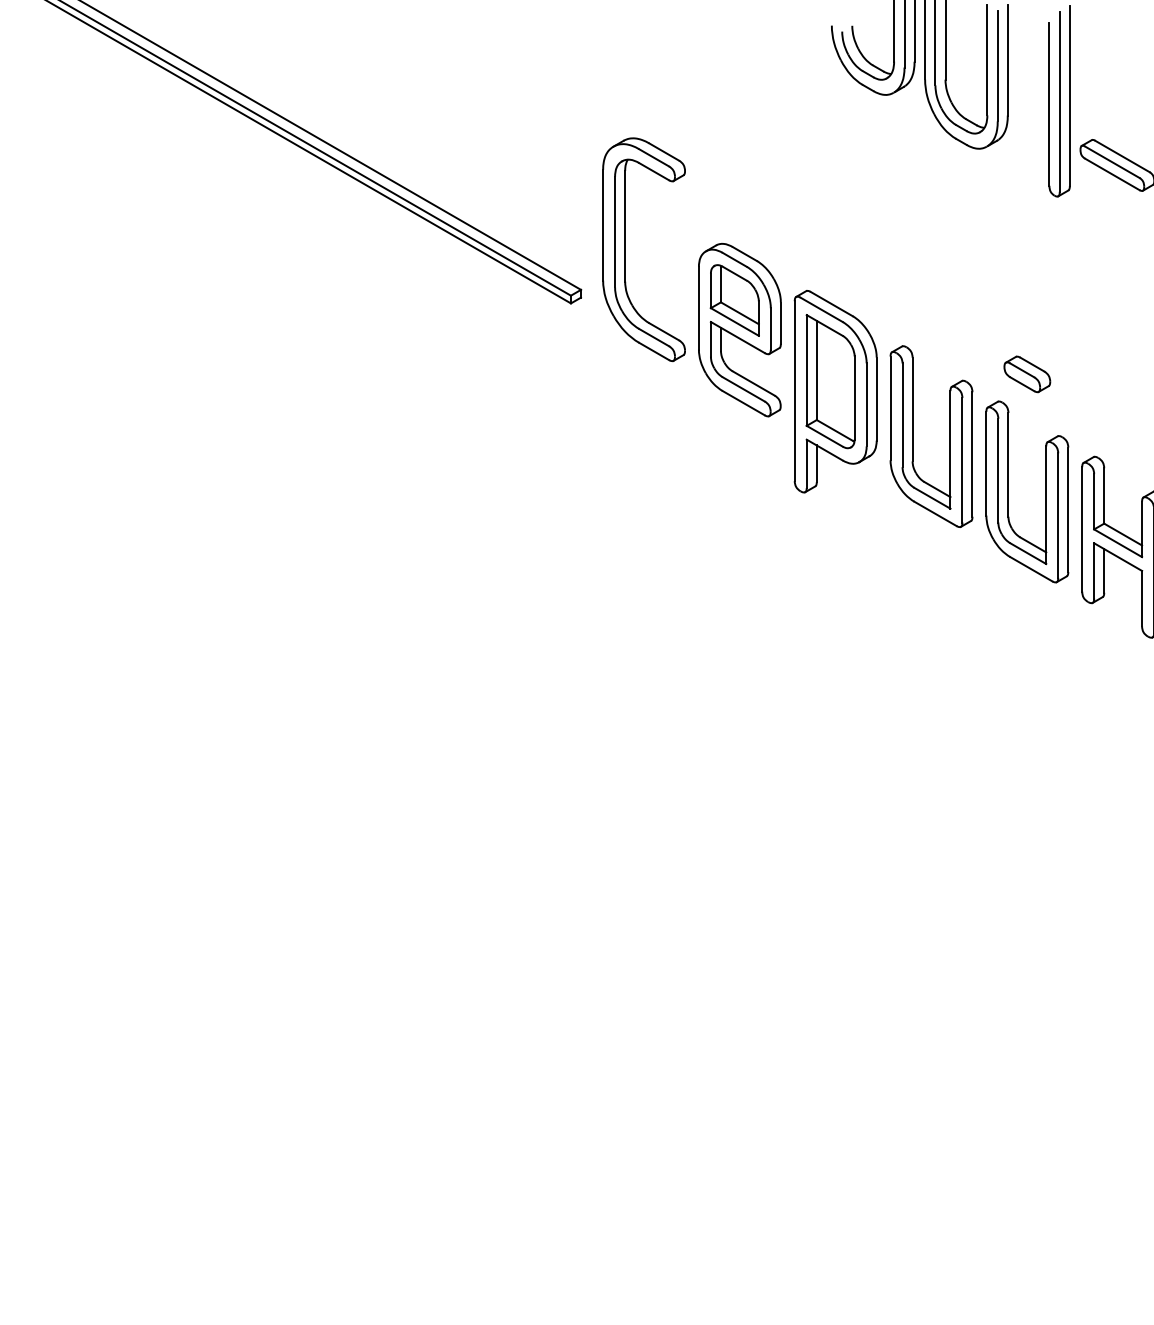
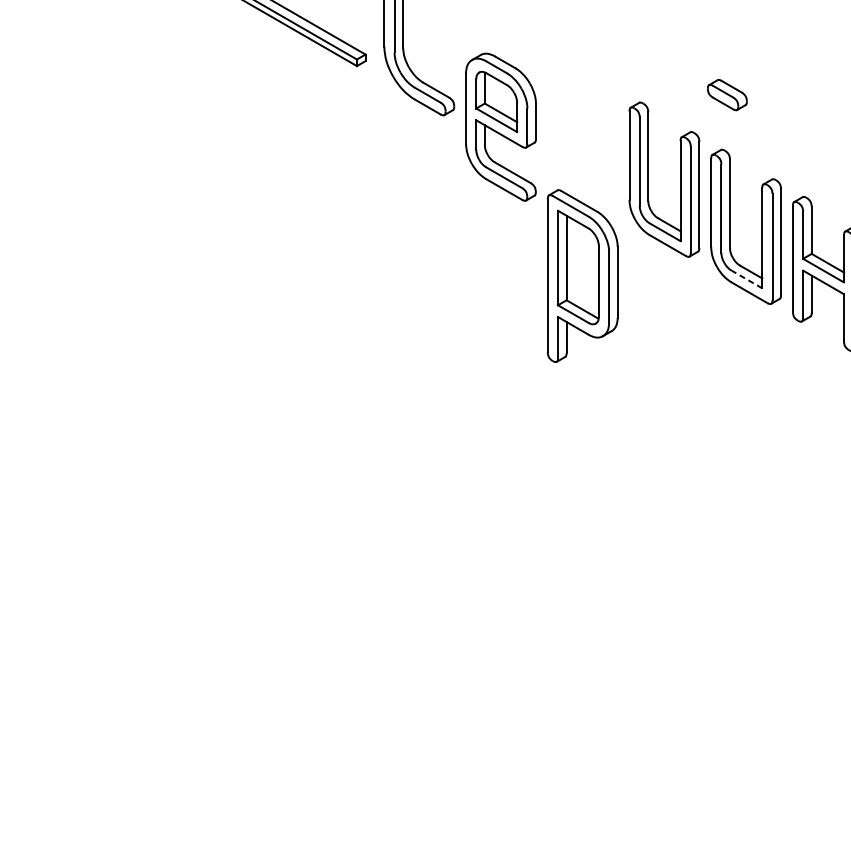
part: (739, 330) -> (500, 127), moved
part: (1027, 374) -> (727, 95), moved
part: (835, 391) -> (582, 275), moved
line: (1028, 553) -> (747, 279), solid -> dashed

